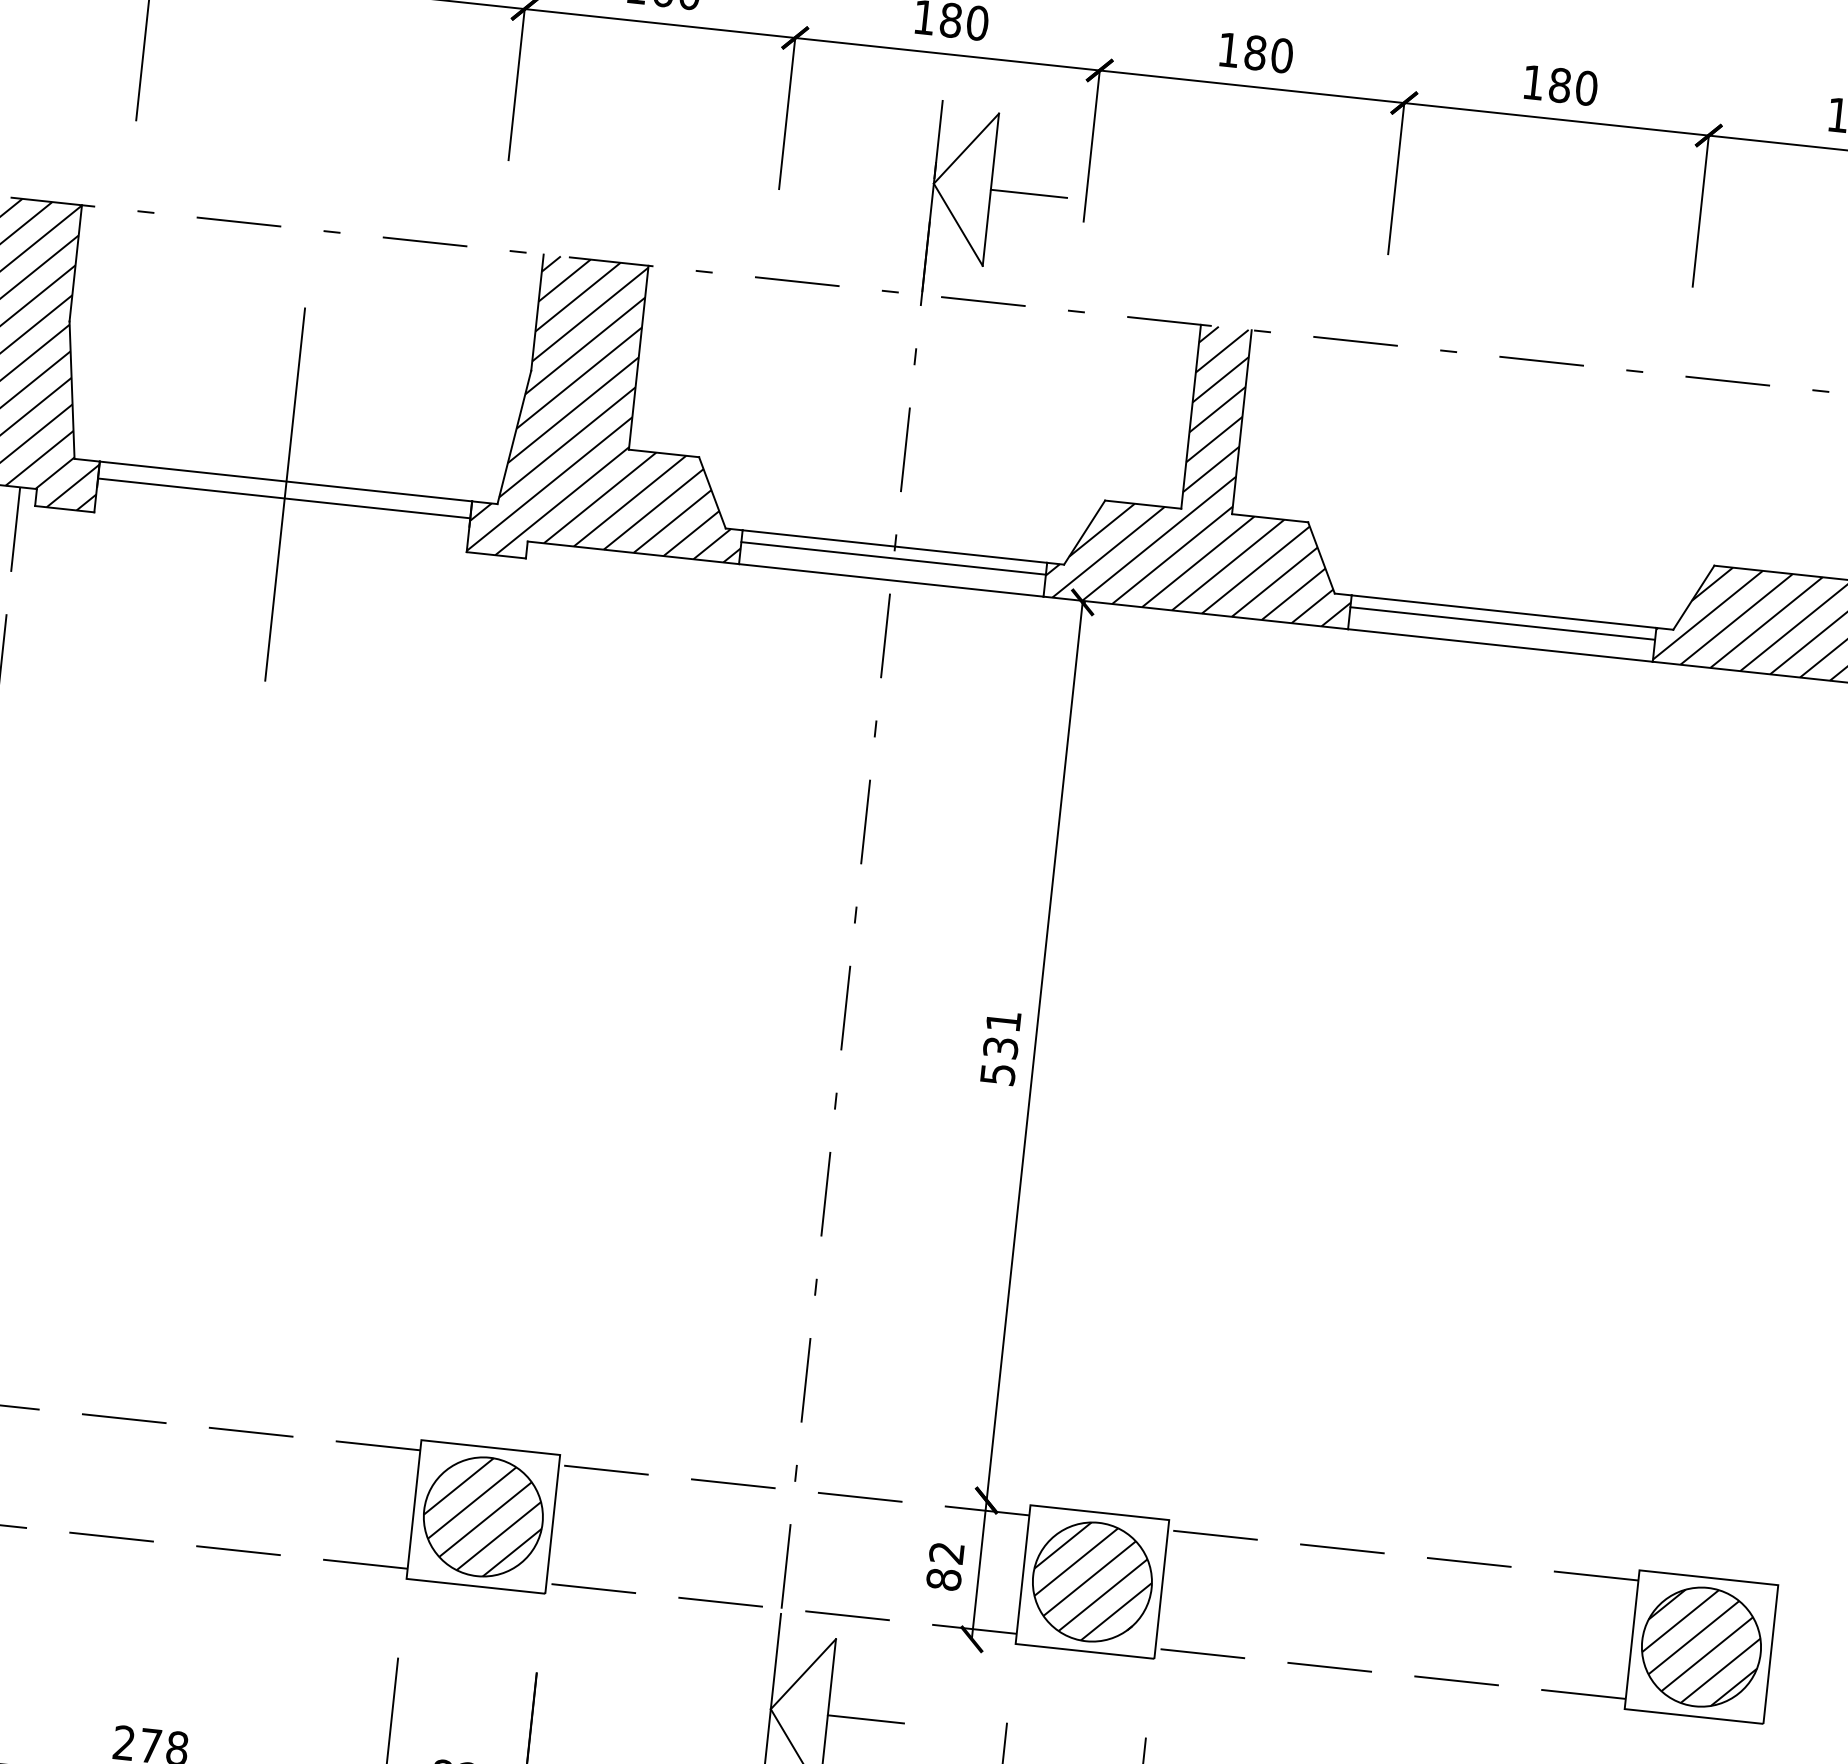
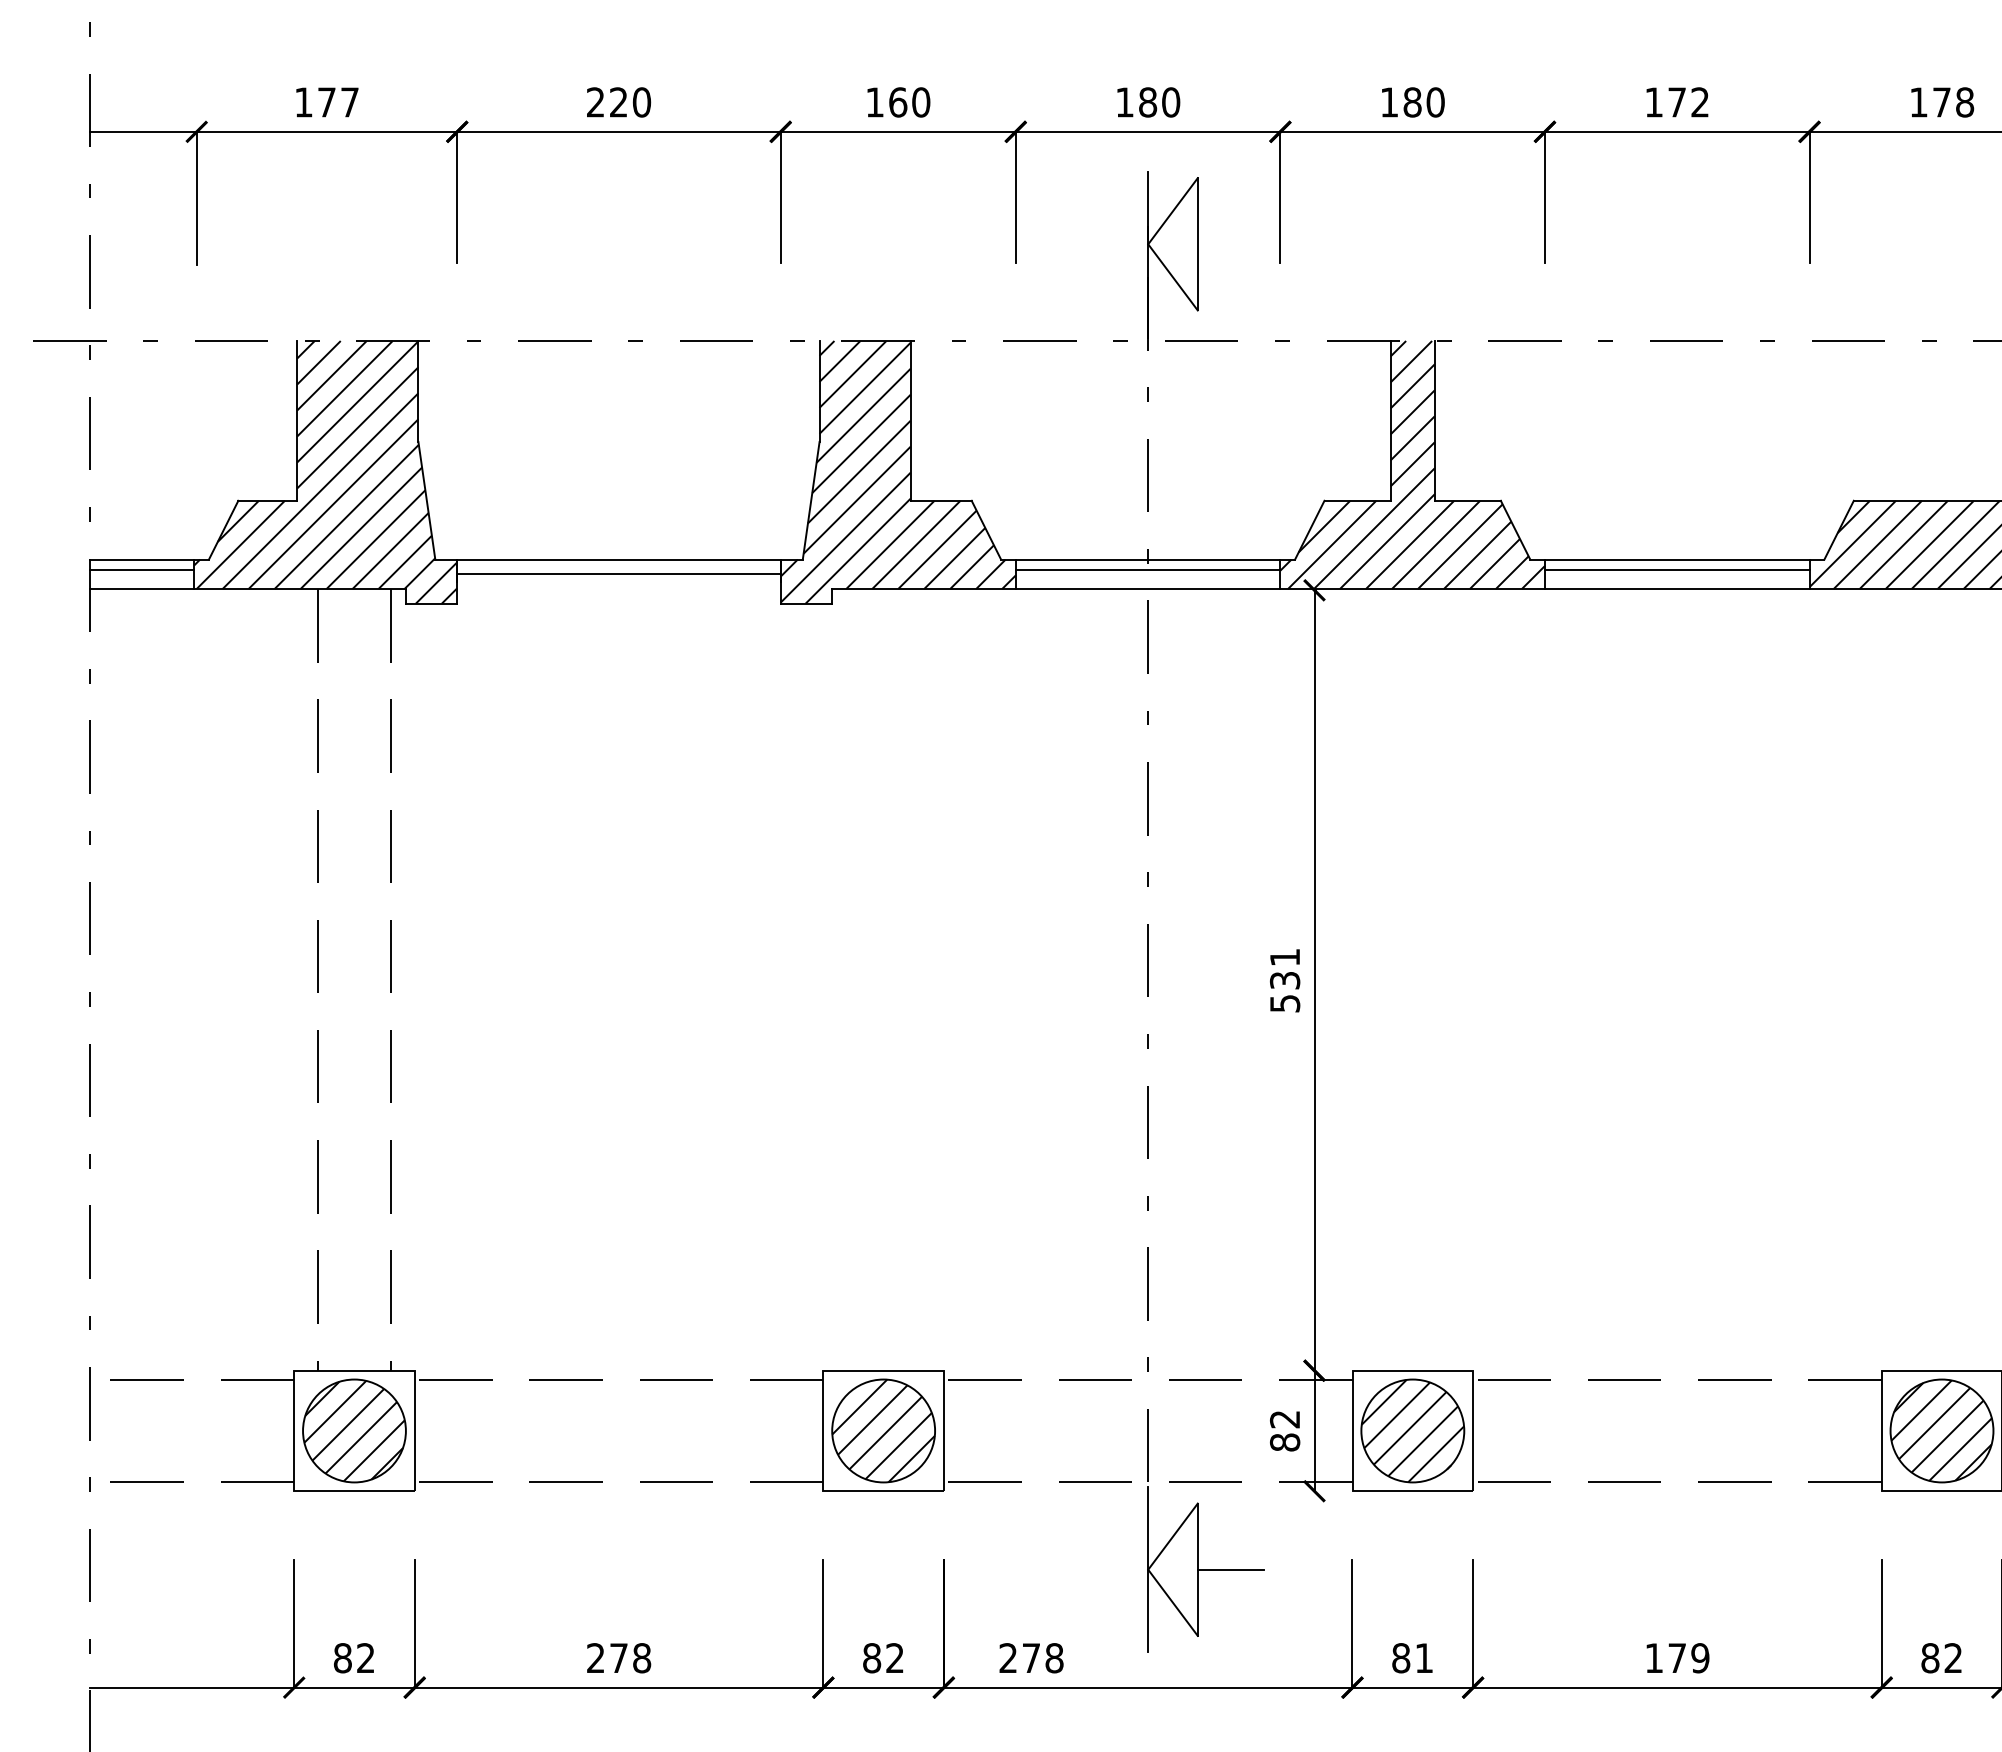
text: (1573, 86) -> (1688, 102), 180 -> 172
line: (1028, 194) -> (1230, 244), removed
line: (285, 494) -> (619, 570), removed

